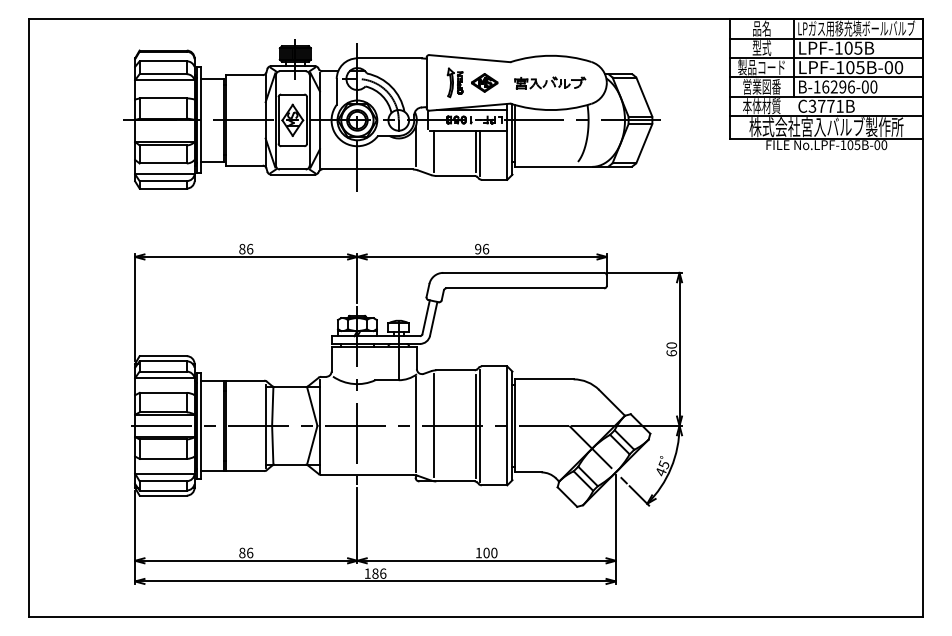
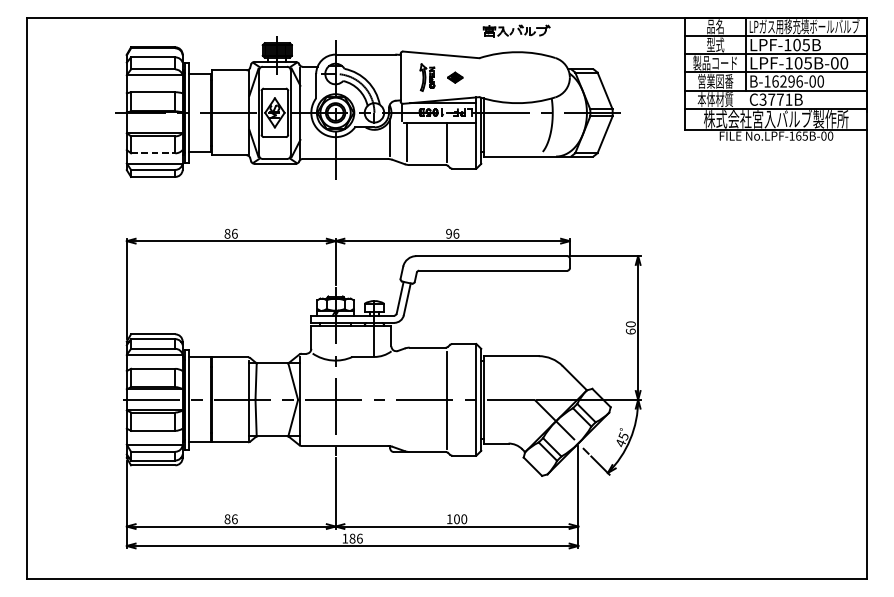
part: (484, 82) -> (454, 77), size x0.6
part: (550, 82) -> (516, 30), moved
text: (850, 144) -> (798, 135), No.LPF-105B-00 -> No.LPF-165B-00
line: (480, 153) -> (451, 143), removed
line: (163, 163) -> (153, 153), solid -> dashed
line: (415, 424) -> (390, 398), removed
line: (433, 425) -> (407, 399), removed
line: (480, 425) -> (451, 399), removed

